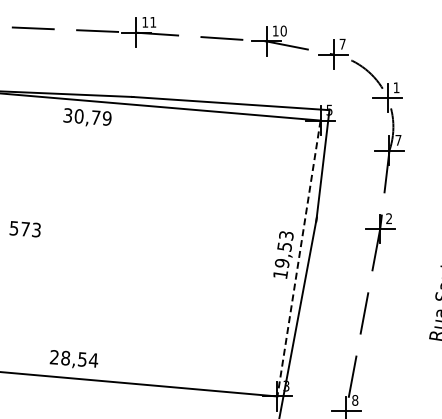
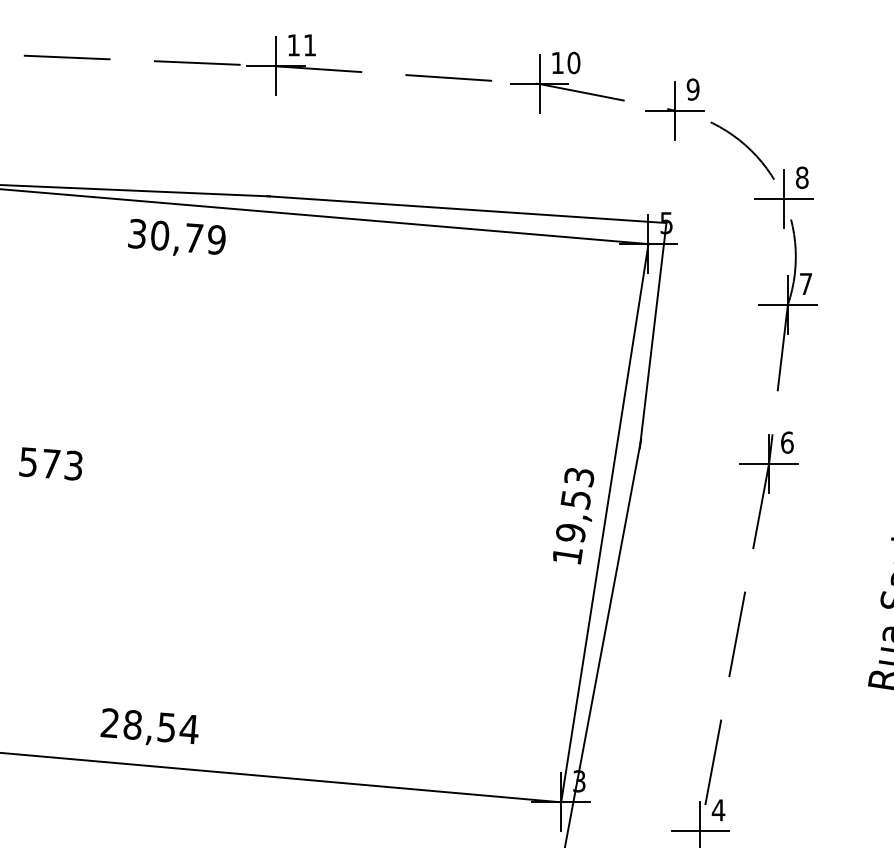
text: (342, 43) -> (692, 88), 7 -> 9
text: (396, 87) -> (802, 177), 1 -> 8
text: (389, 218) -> (787, 442), 2 -> 6
line: (299, 258) -> (605, 523), dashed -> solid
text: (354, 400) -> (717, 810), 8 -> 4

